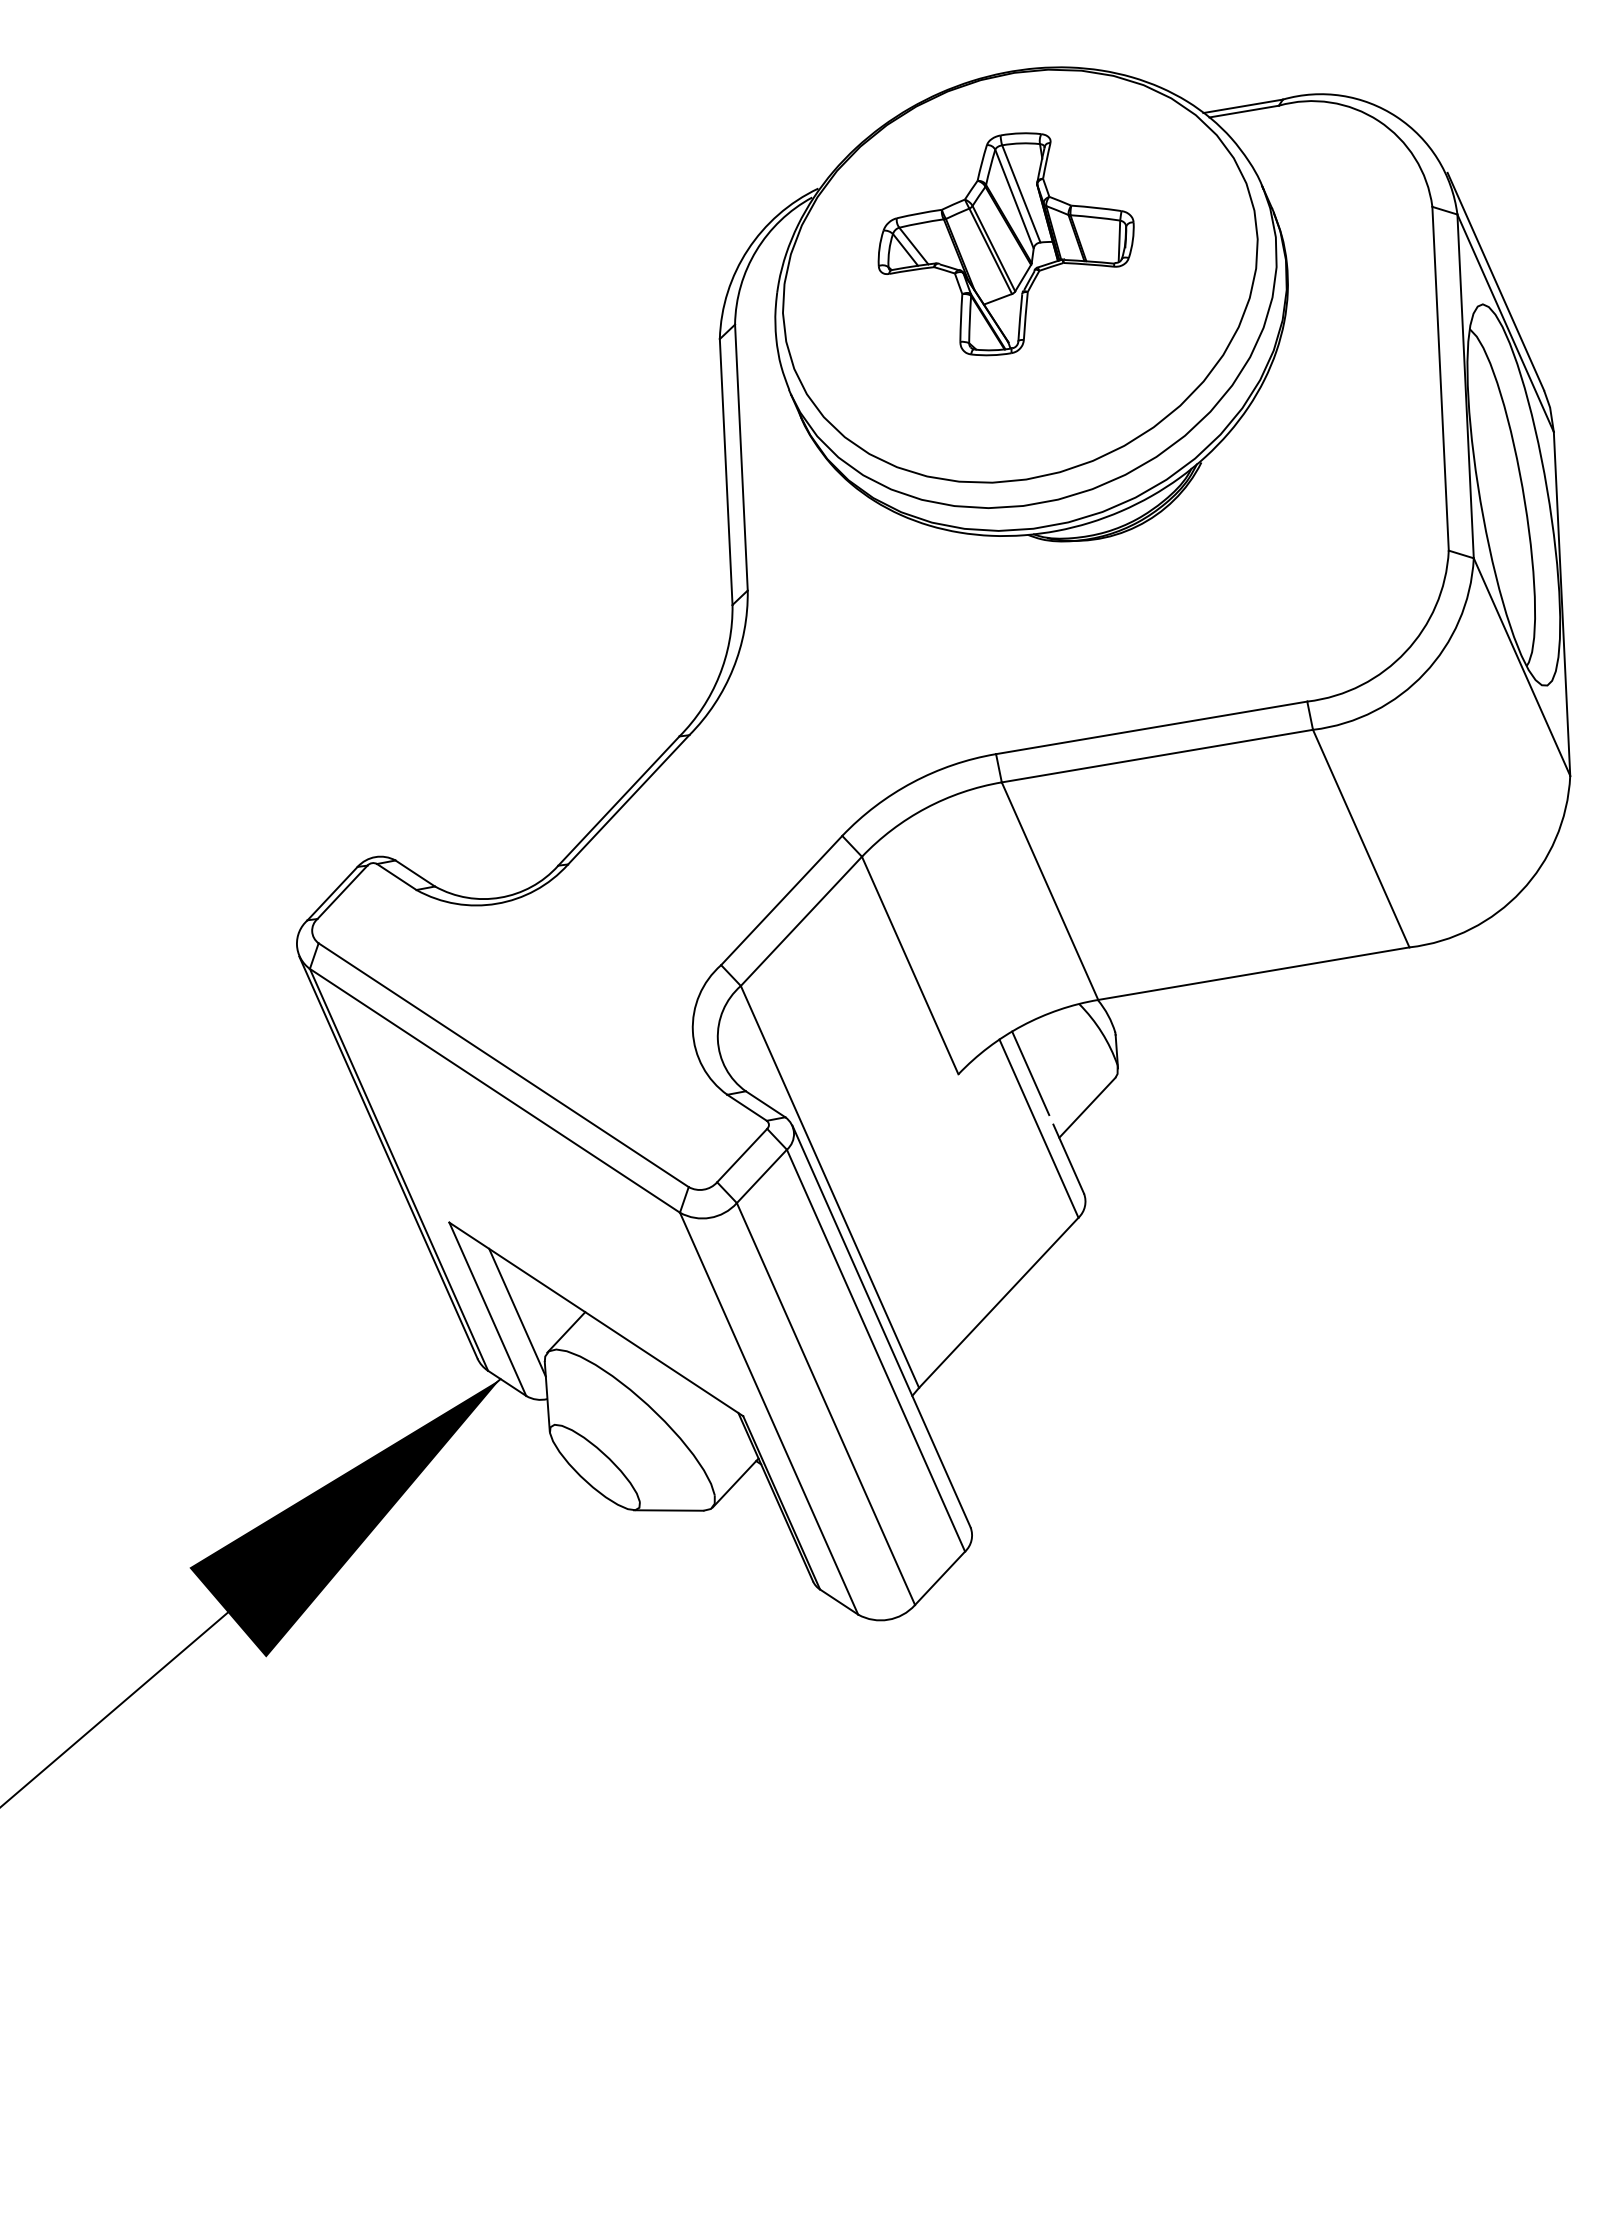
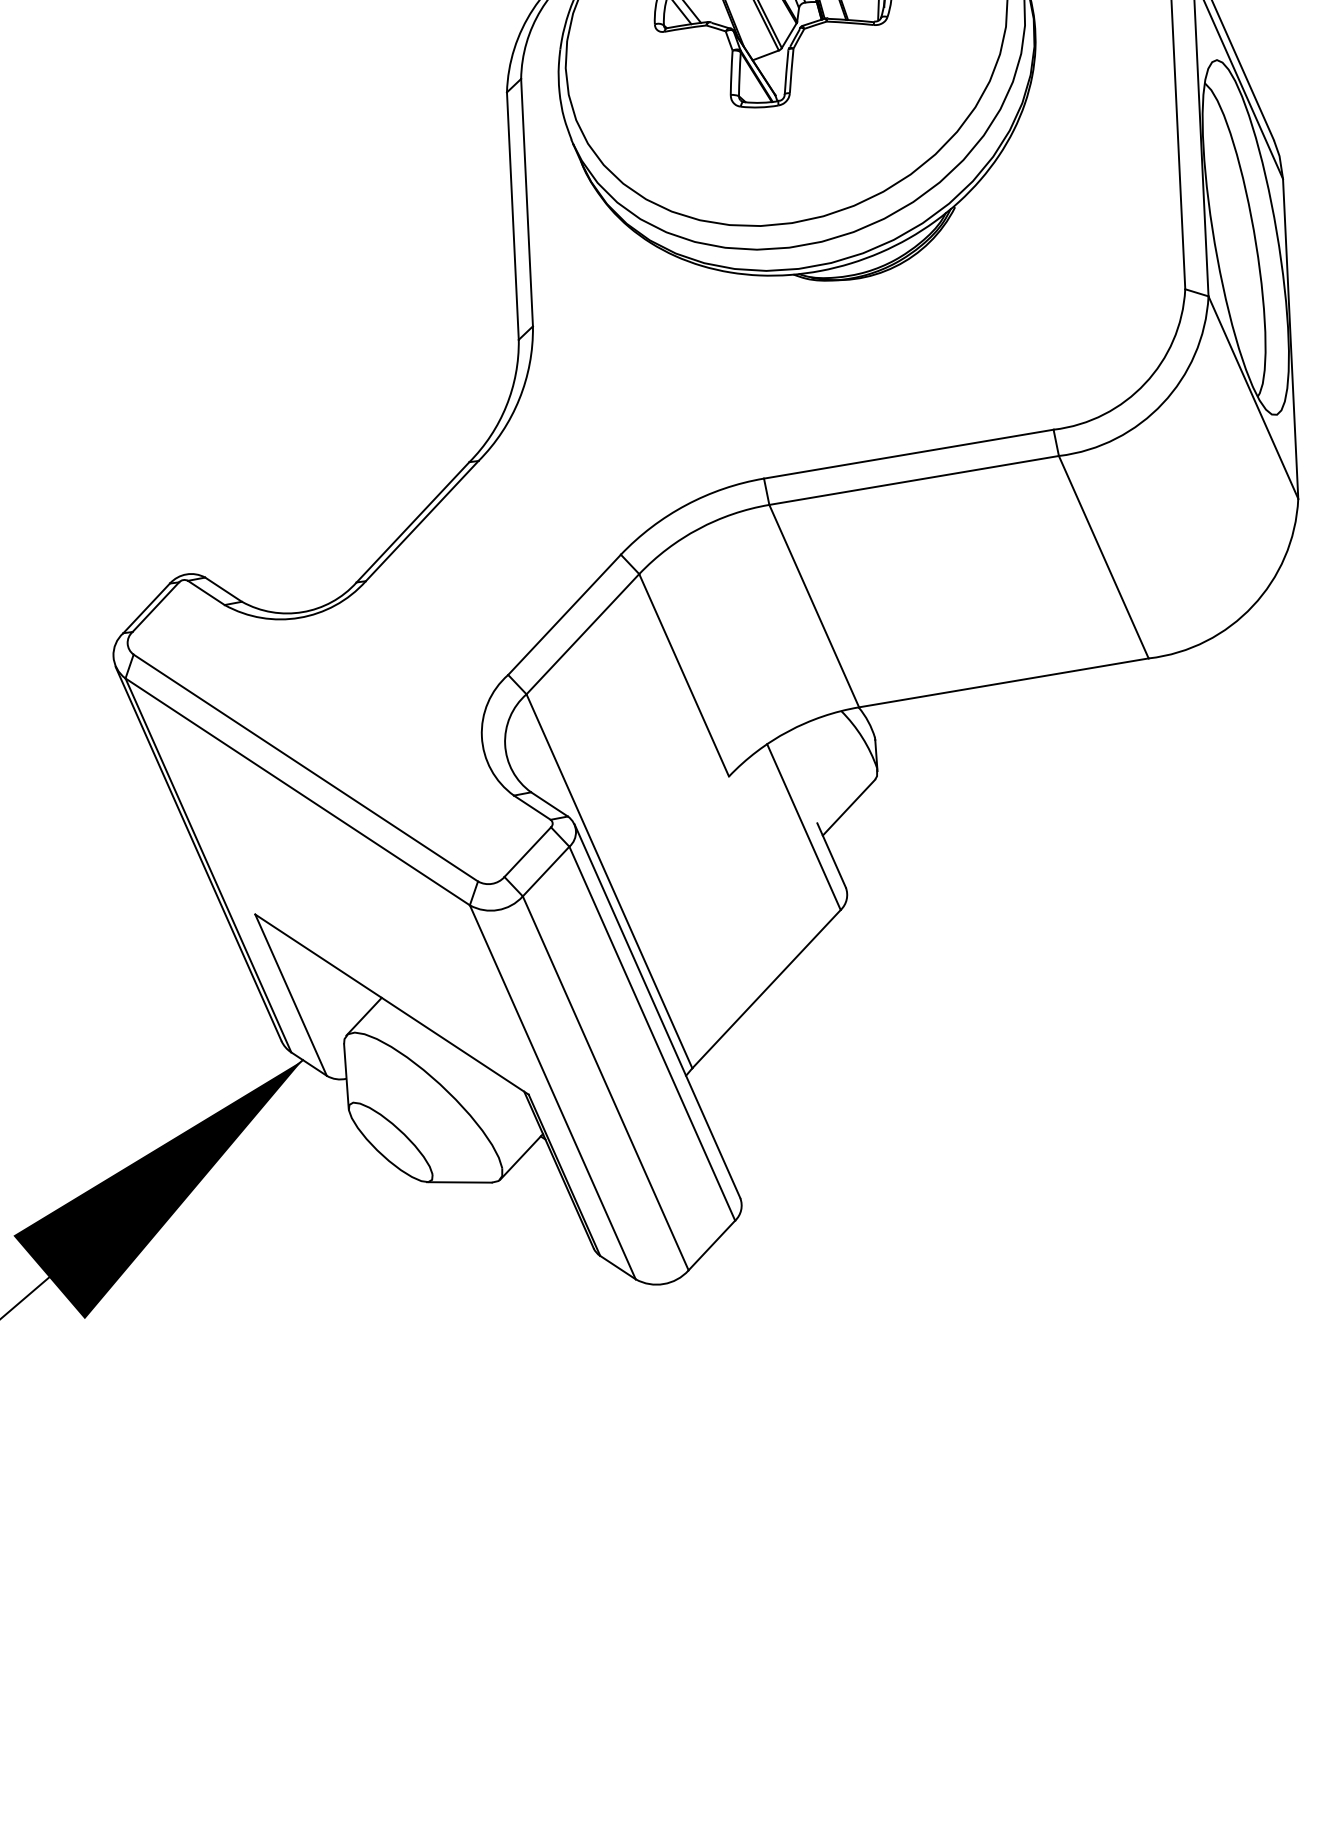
line: (1030, 1073) -> (796, 775), removed
line: (517, 1312) -> (318, 998), removed

